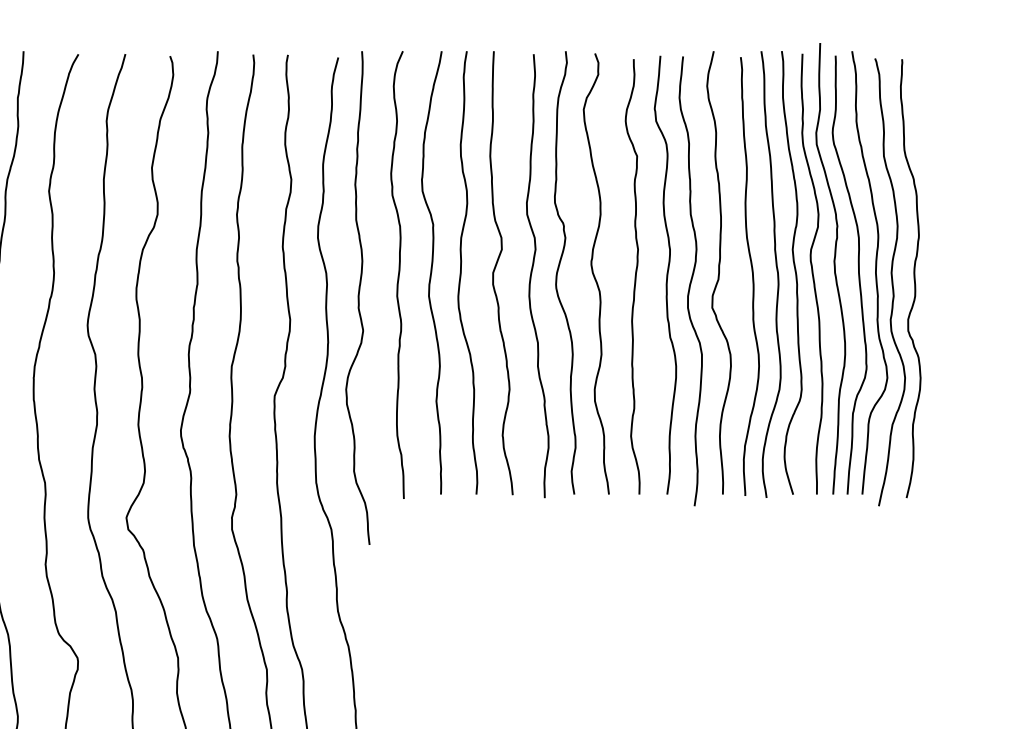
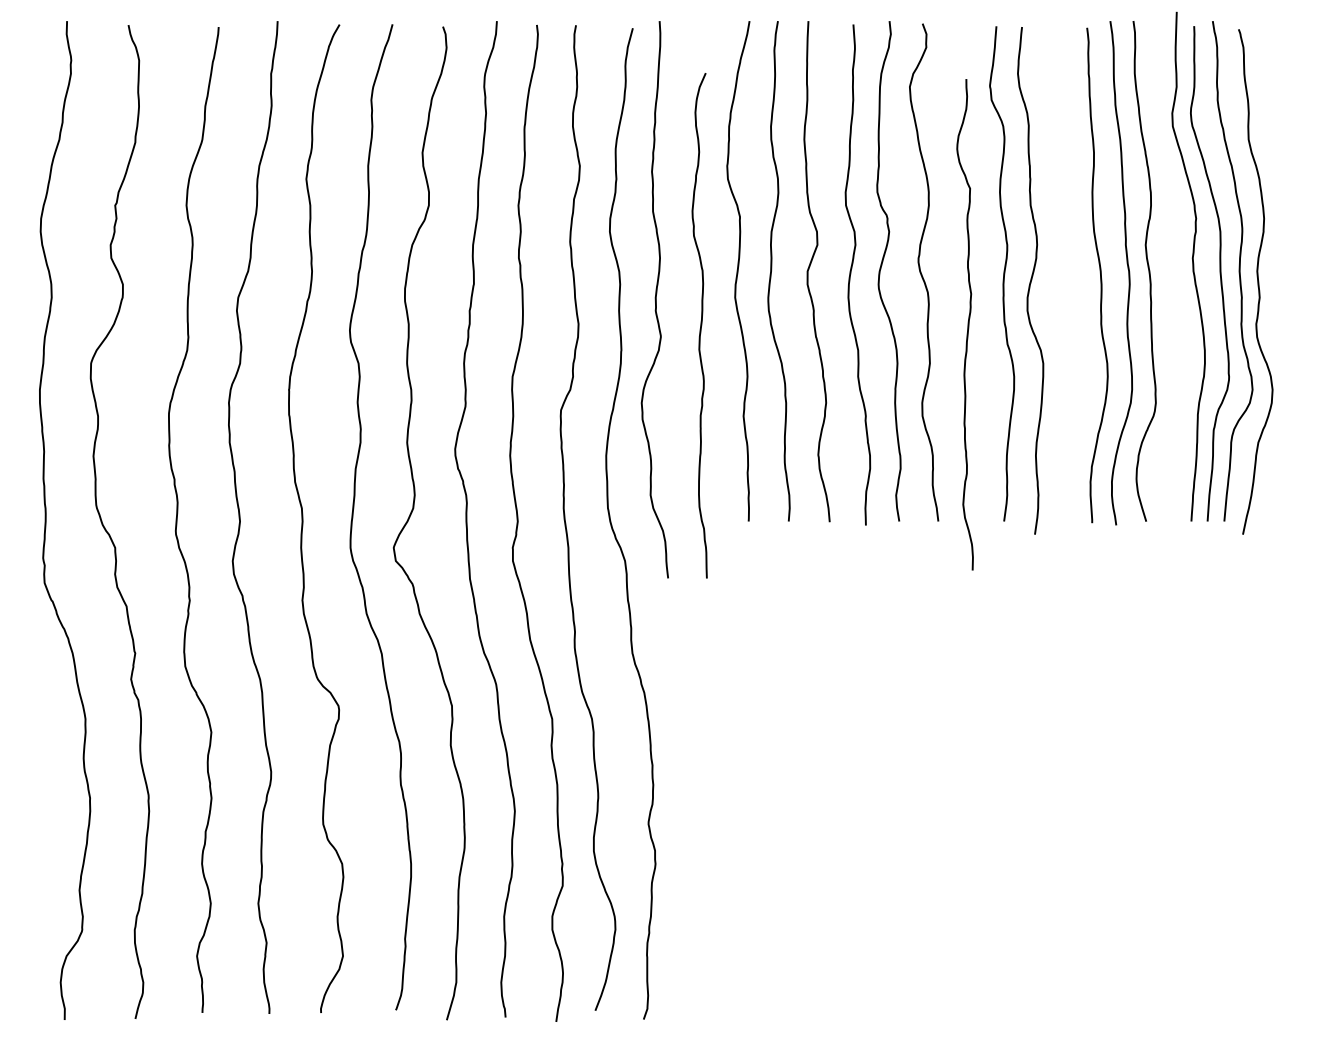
curve: (718, 273) -> (1062, 271), removed
curve: (812, 273) -> (1167, 272), removed
curve: (398, 274) -> (700, 325), moved
curve: (634, 276) -> (967, 324), moved
curve: (913, 278) -> (1282, 277), removed

